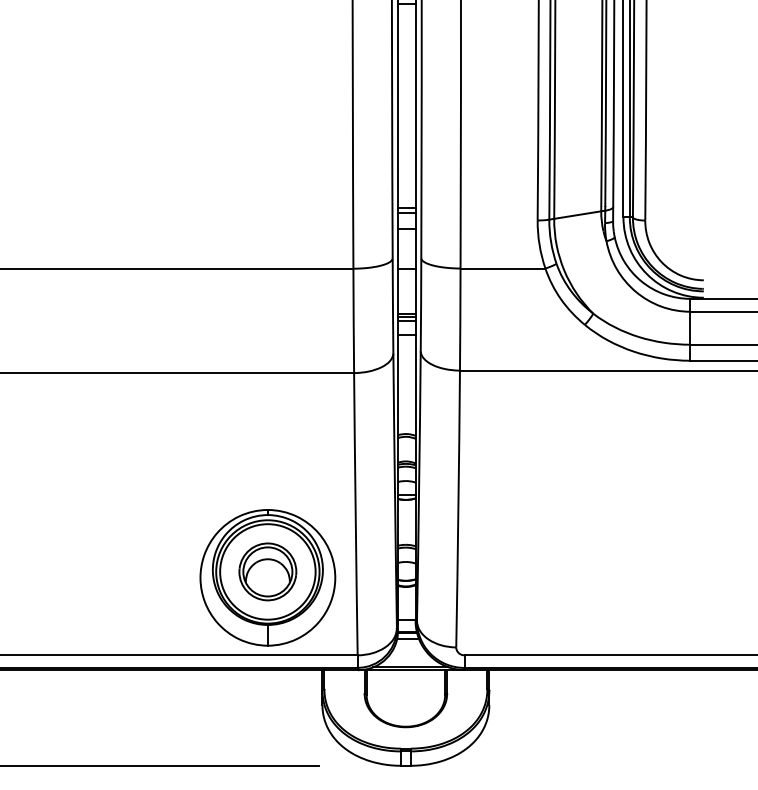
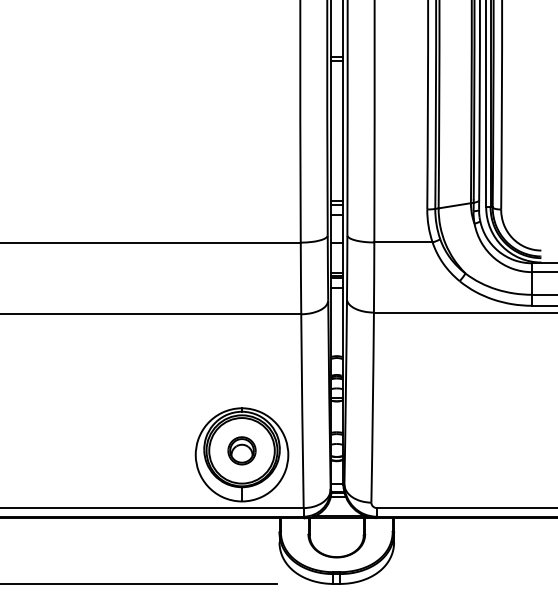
part: (267, 571) -> (241, 450), size x0.7

